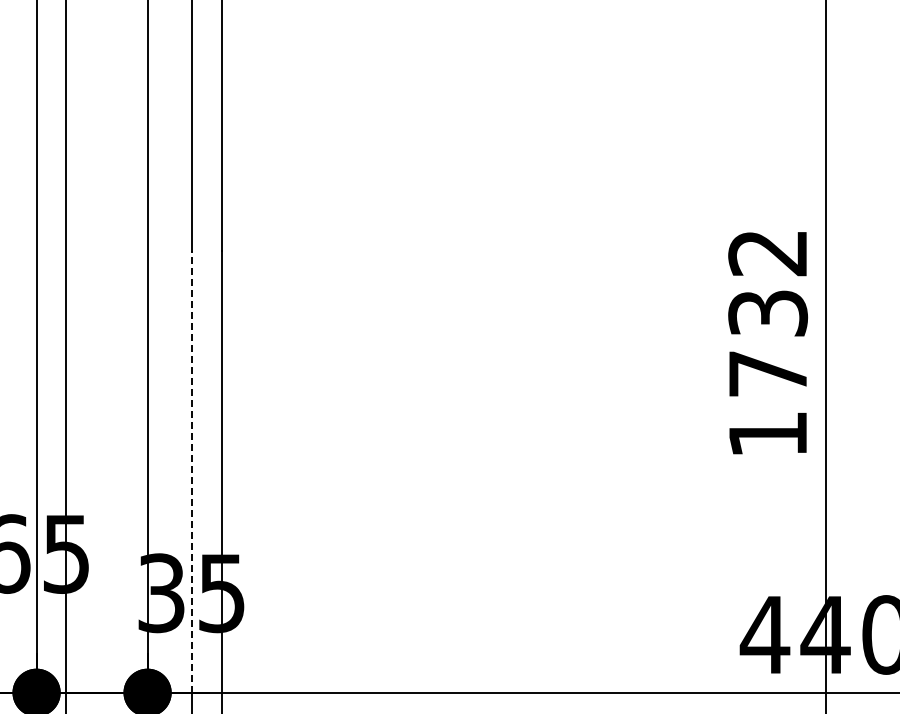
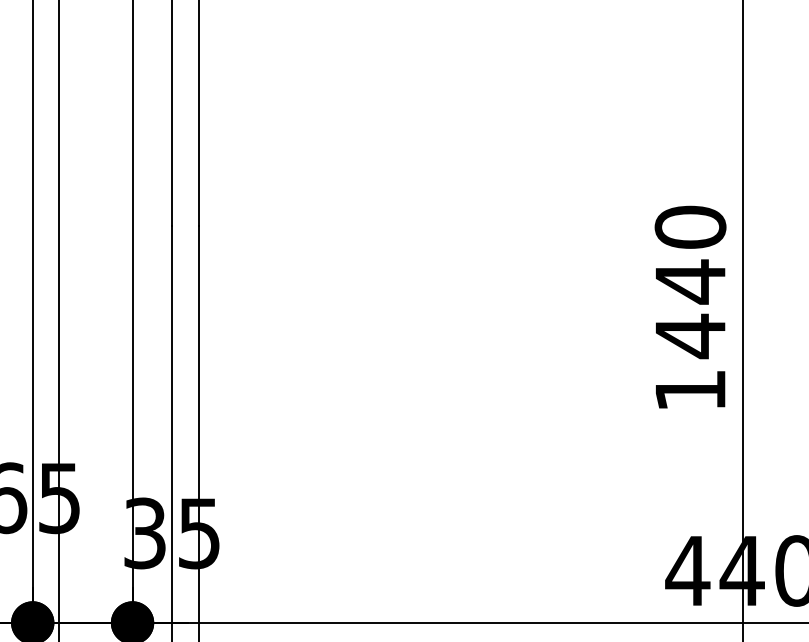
text: (768, 314) -> (690, 282), 1732 -> 1440
line: (192, 471) -> (172, 423), dashed -> solid

